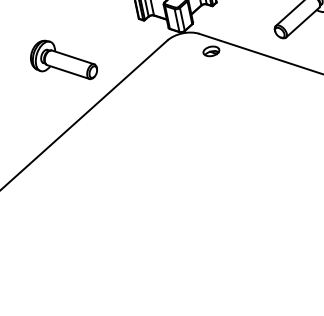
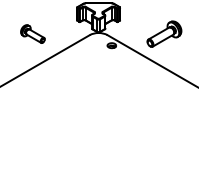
part: (62, 59) -> (32, 33), size x0.7

